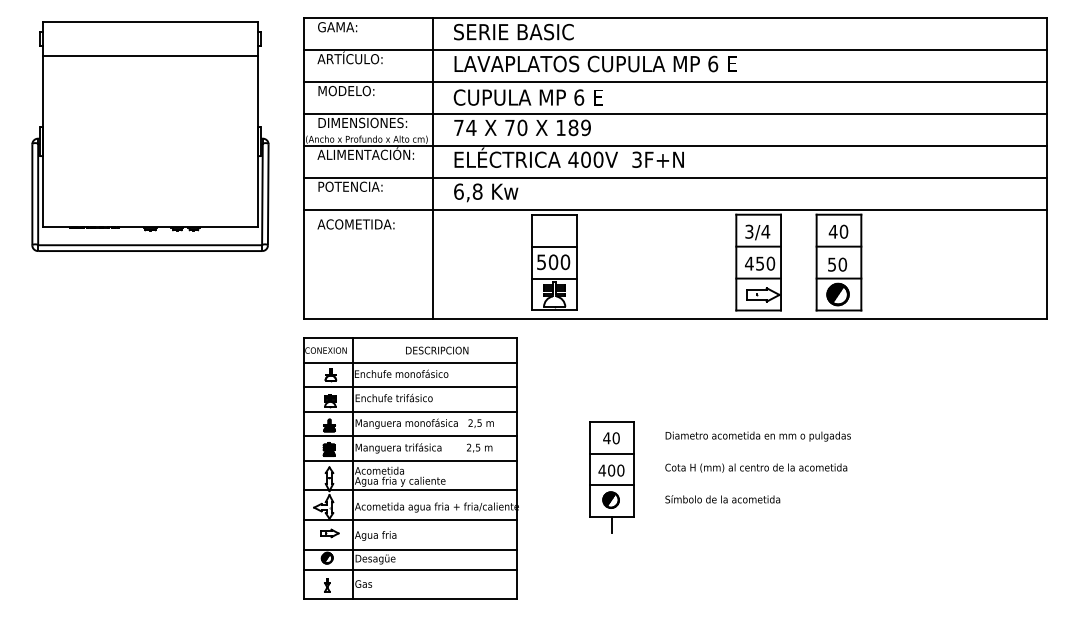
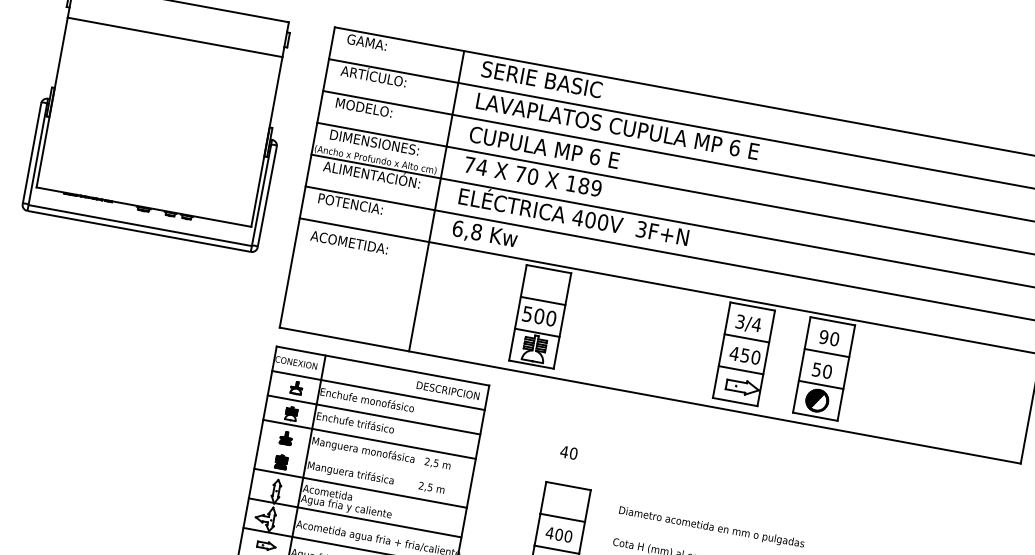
text: (832, 231) -> (823, 336), 40 -> 90
text: (437, 350) -> (448, 390), moved
line: (410, 436) -> (364, 463), removed
text: (611, 438) -> (568, 452), moved

